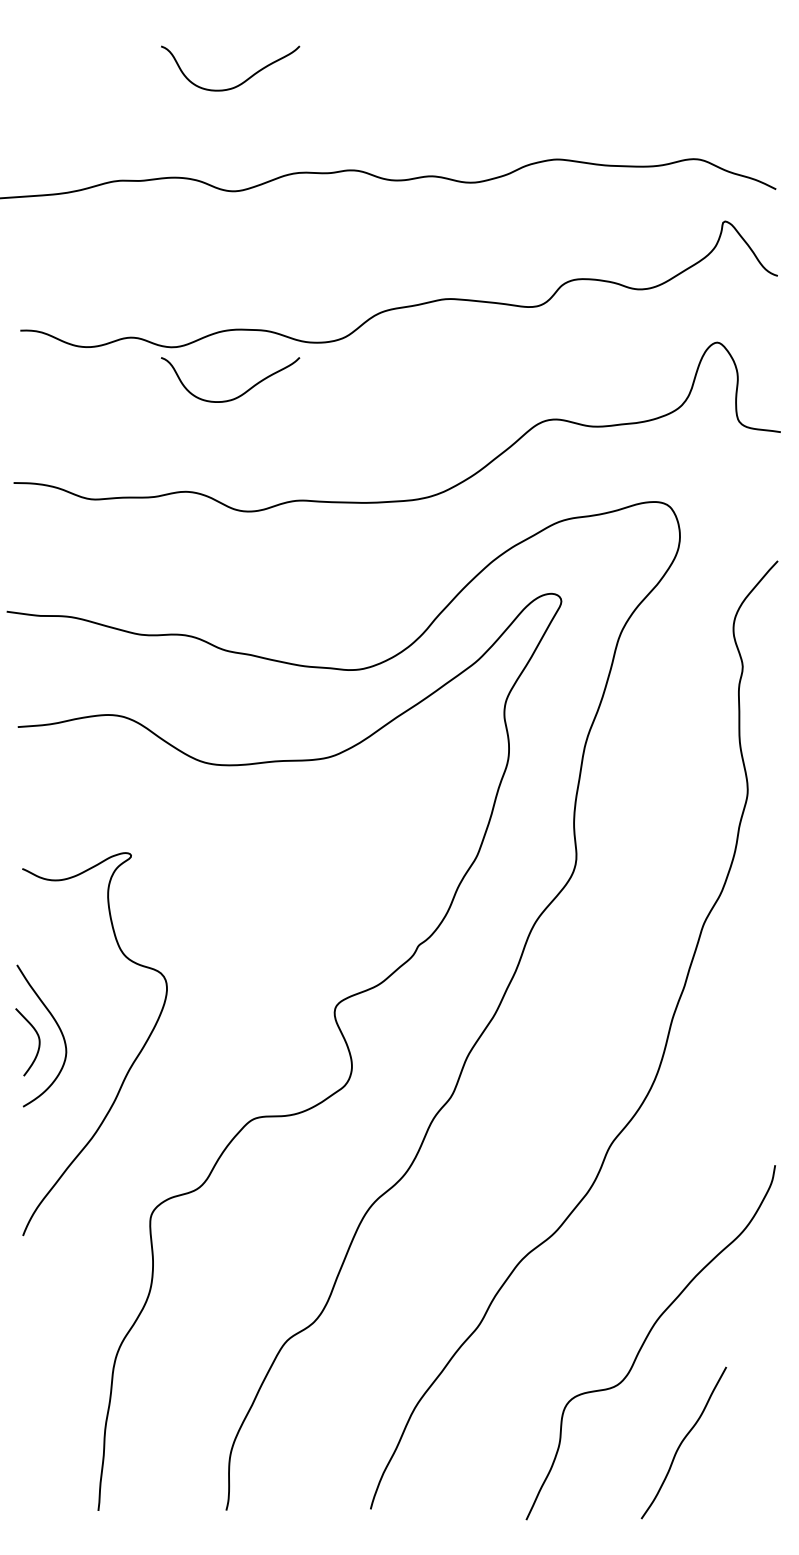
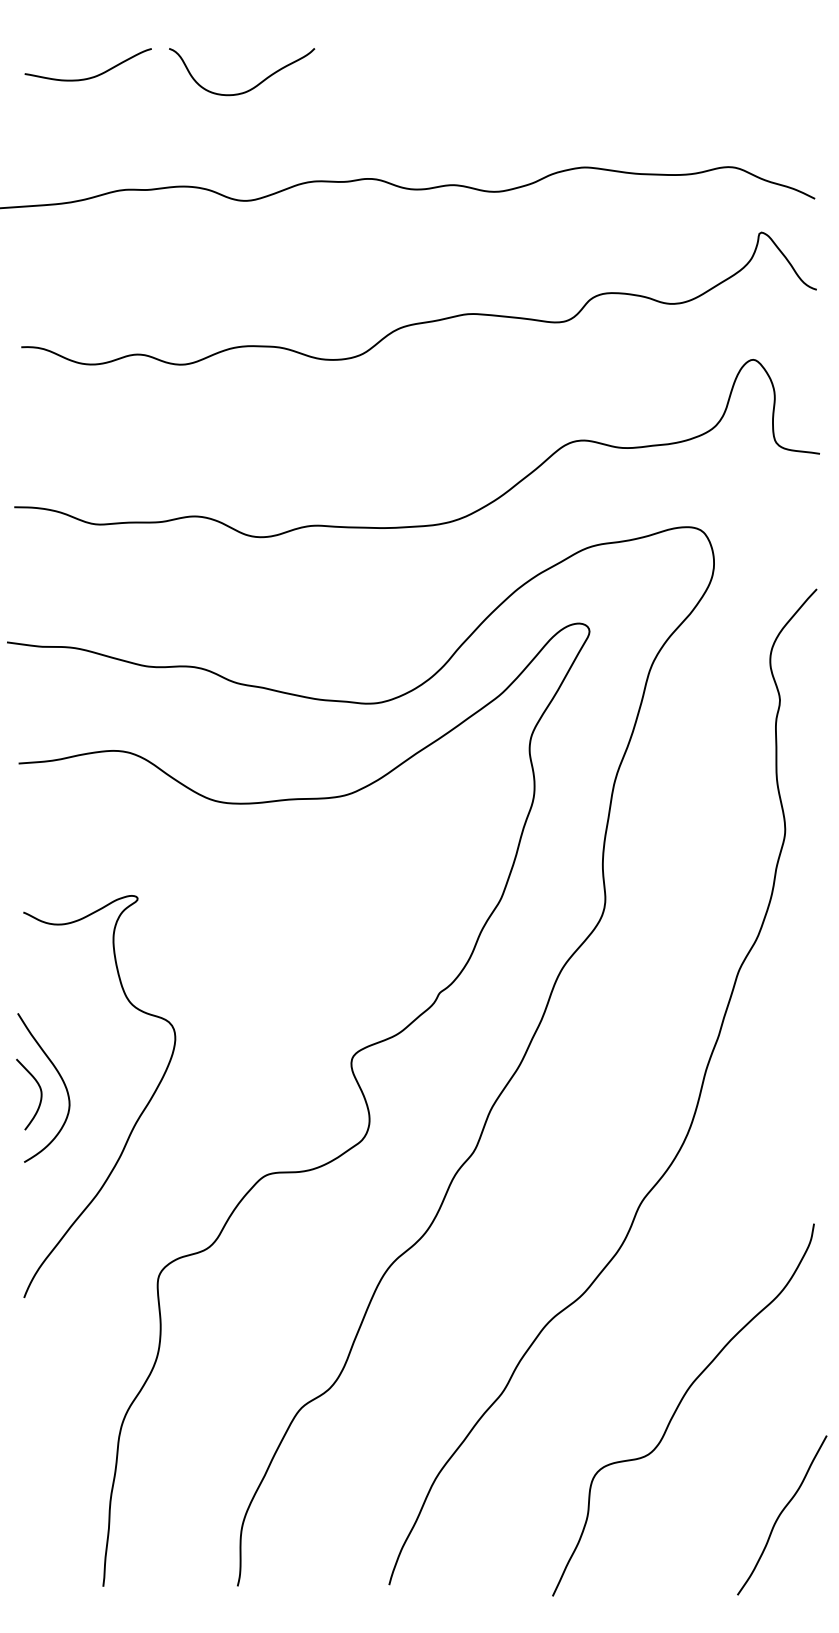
curve: (87, 72) -> (91, 76), added
curve: (238, 395) -> (250, 415), removed
curve: (683, 1442) -> (781, 1514), moved

